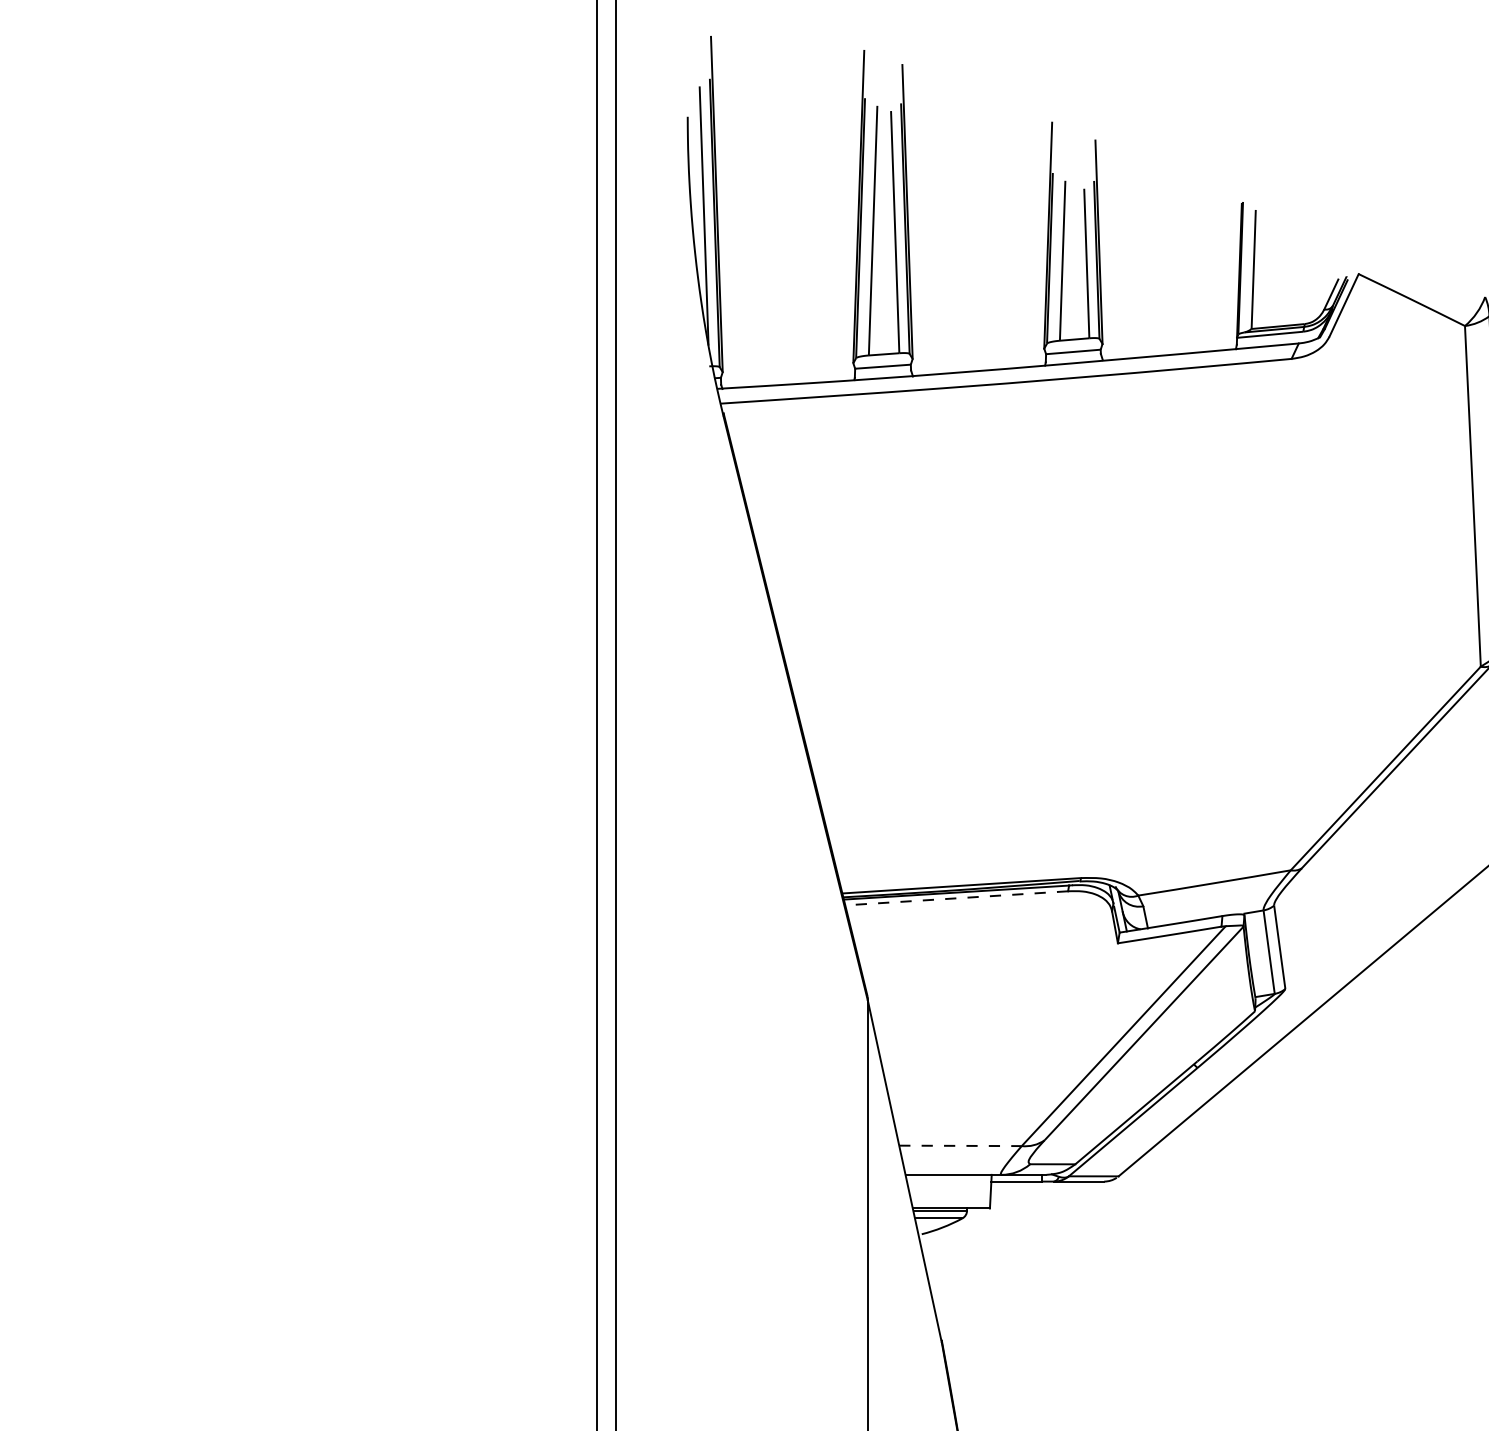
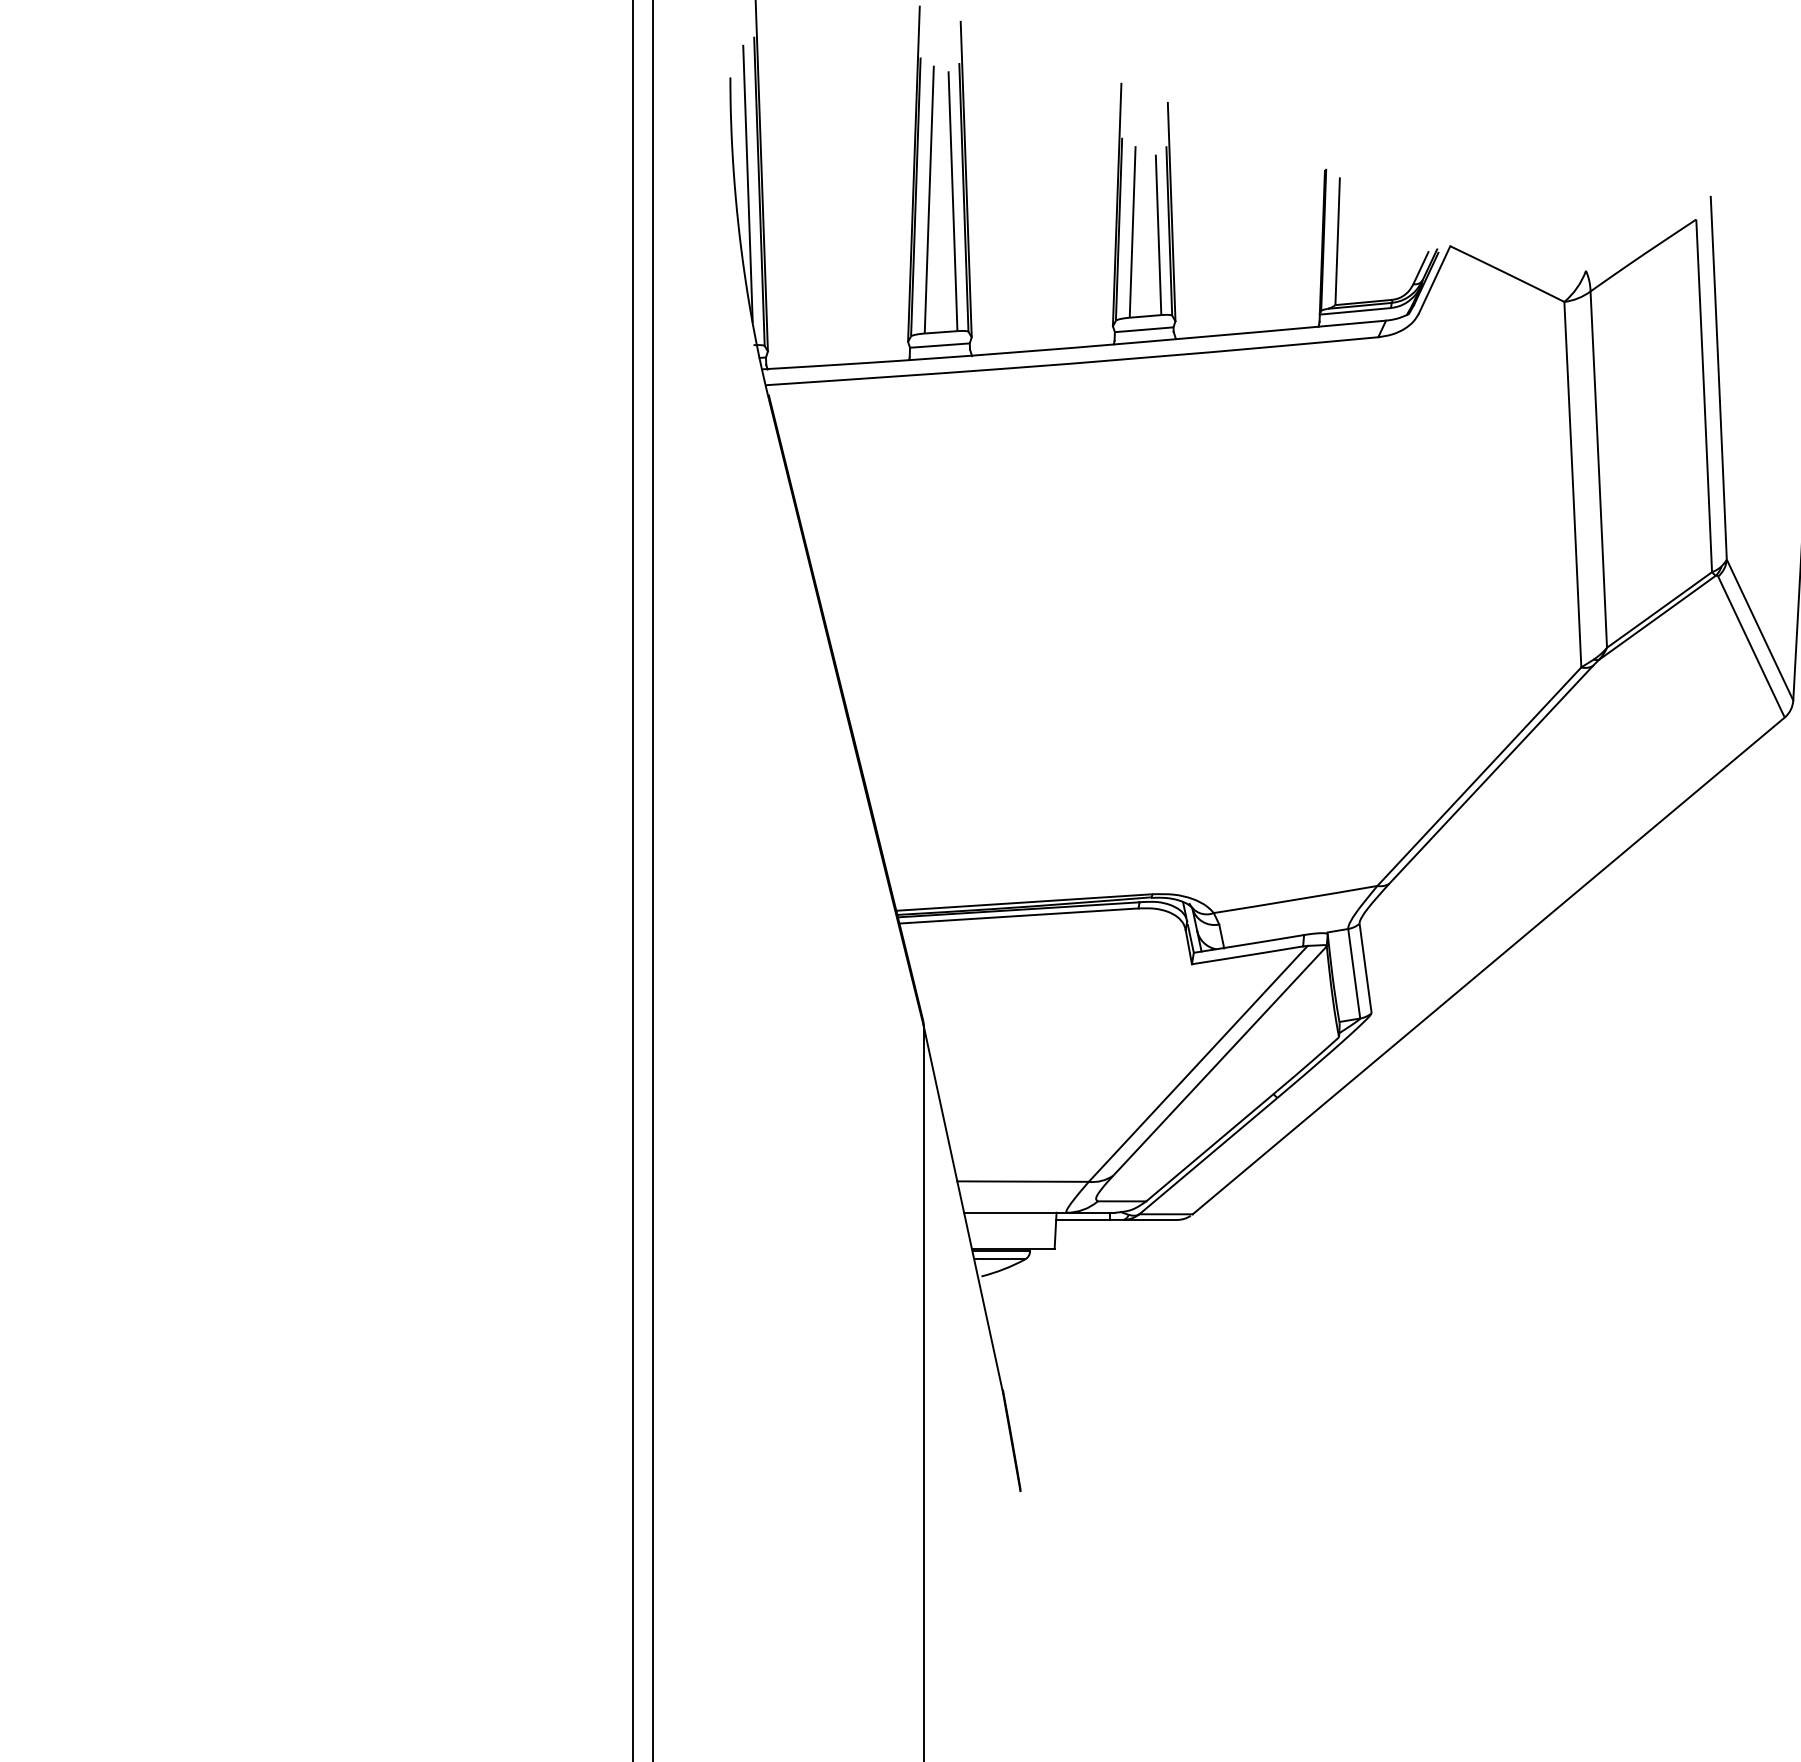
line: (956, 898) -> (1018, 916), dashed -> solid
line: (960, 1145) -> (1023, 1181), dashed -> solid

